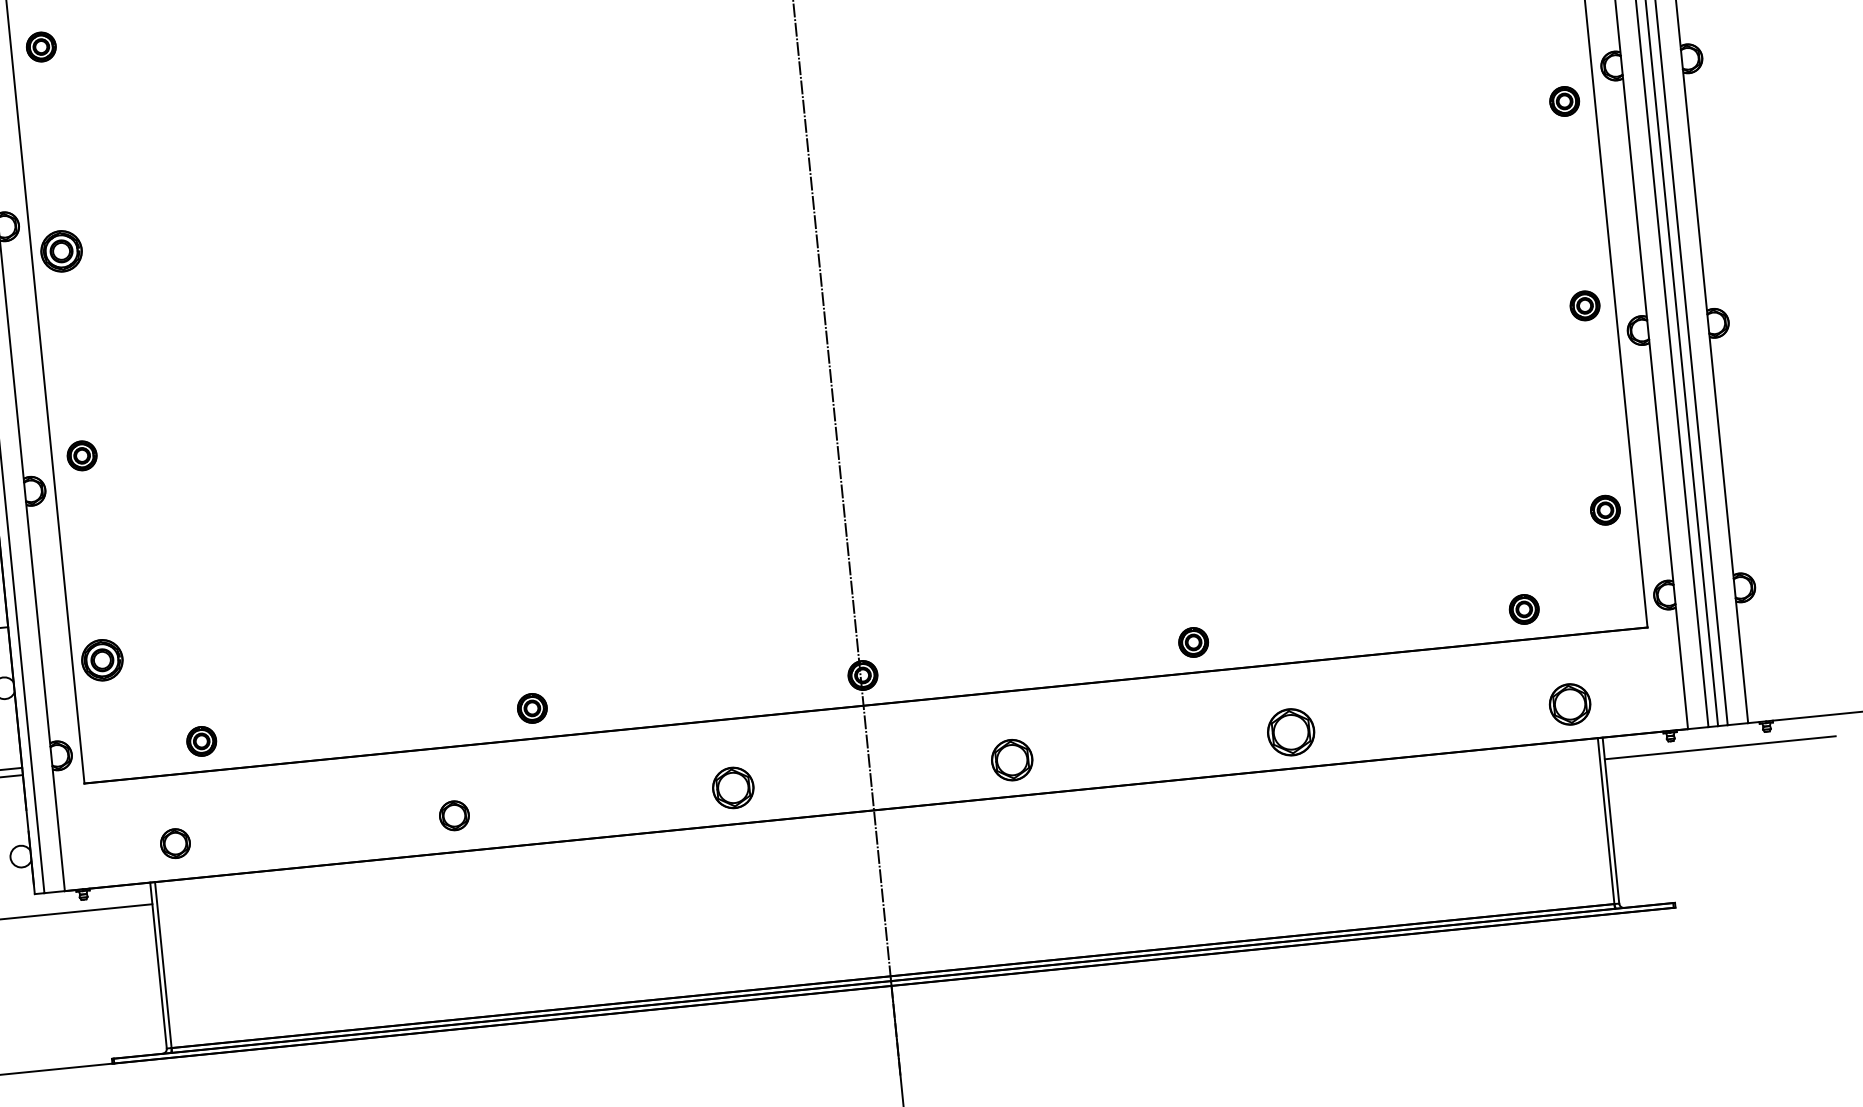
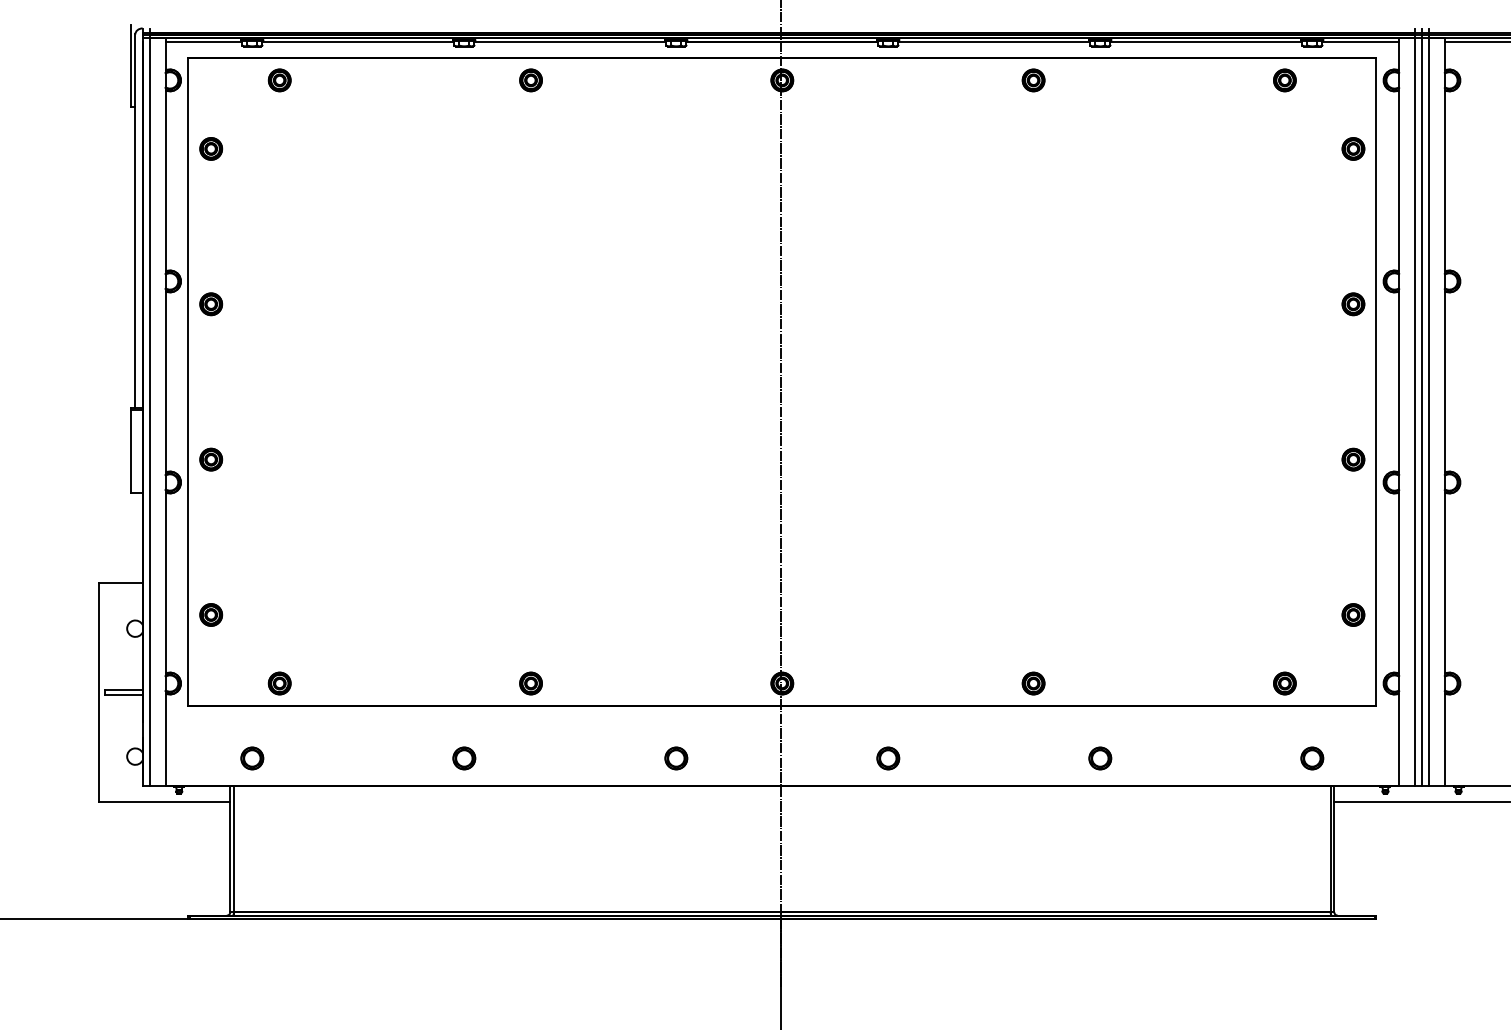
part: (62, 251) -> (211, 304), size x0.71
part: (102, 659) -> (211, 614), size x0.71
part: (1570, 704) -> (1312, 758), size x0.71
part: (1291, 732) -> (1100, 758), size x0.62
part: (1012, 760) -> (888, 758), size x0.71
part: (733, 787) -> (676, 758), size x0.71

